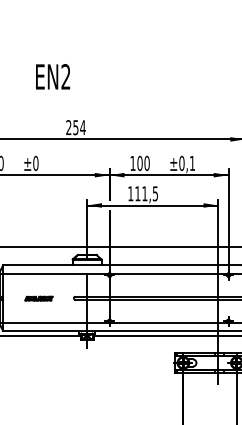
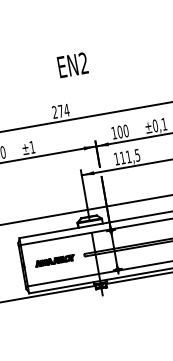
text: (53, 76) -> (73, 64), moved
text: (75, 127) -> (60, 111), 254 -> 274
text: (35, 162) -> (31, 146), ±0 -> ±1
part: (38, 298) -> (54, 260), size x1.67

